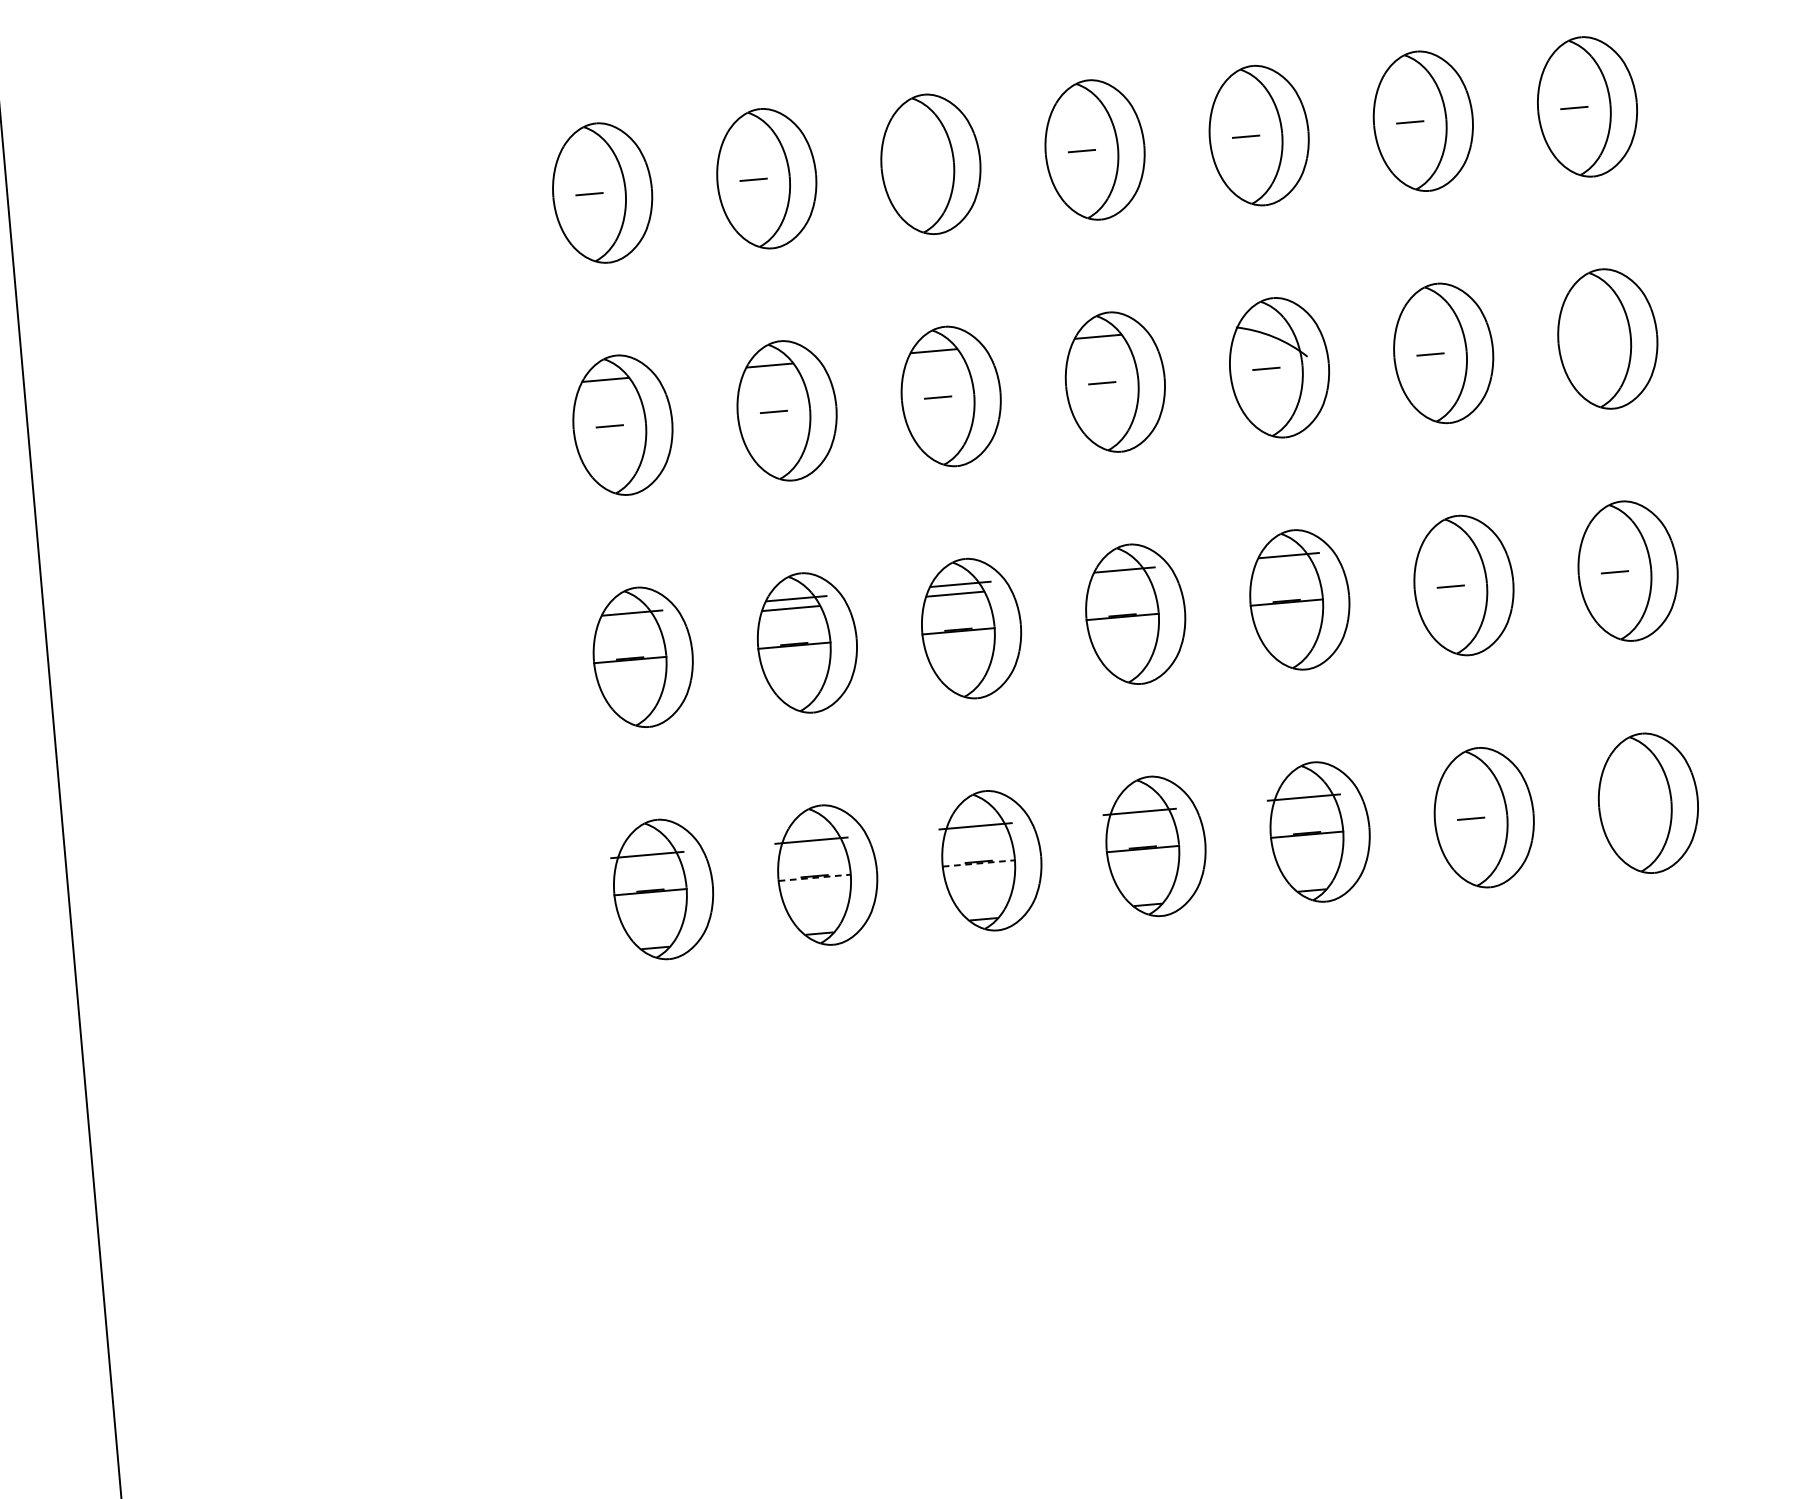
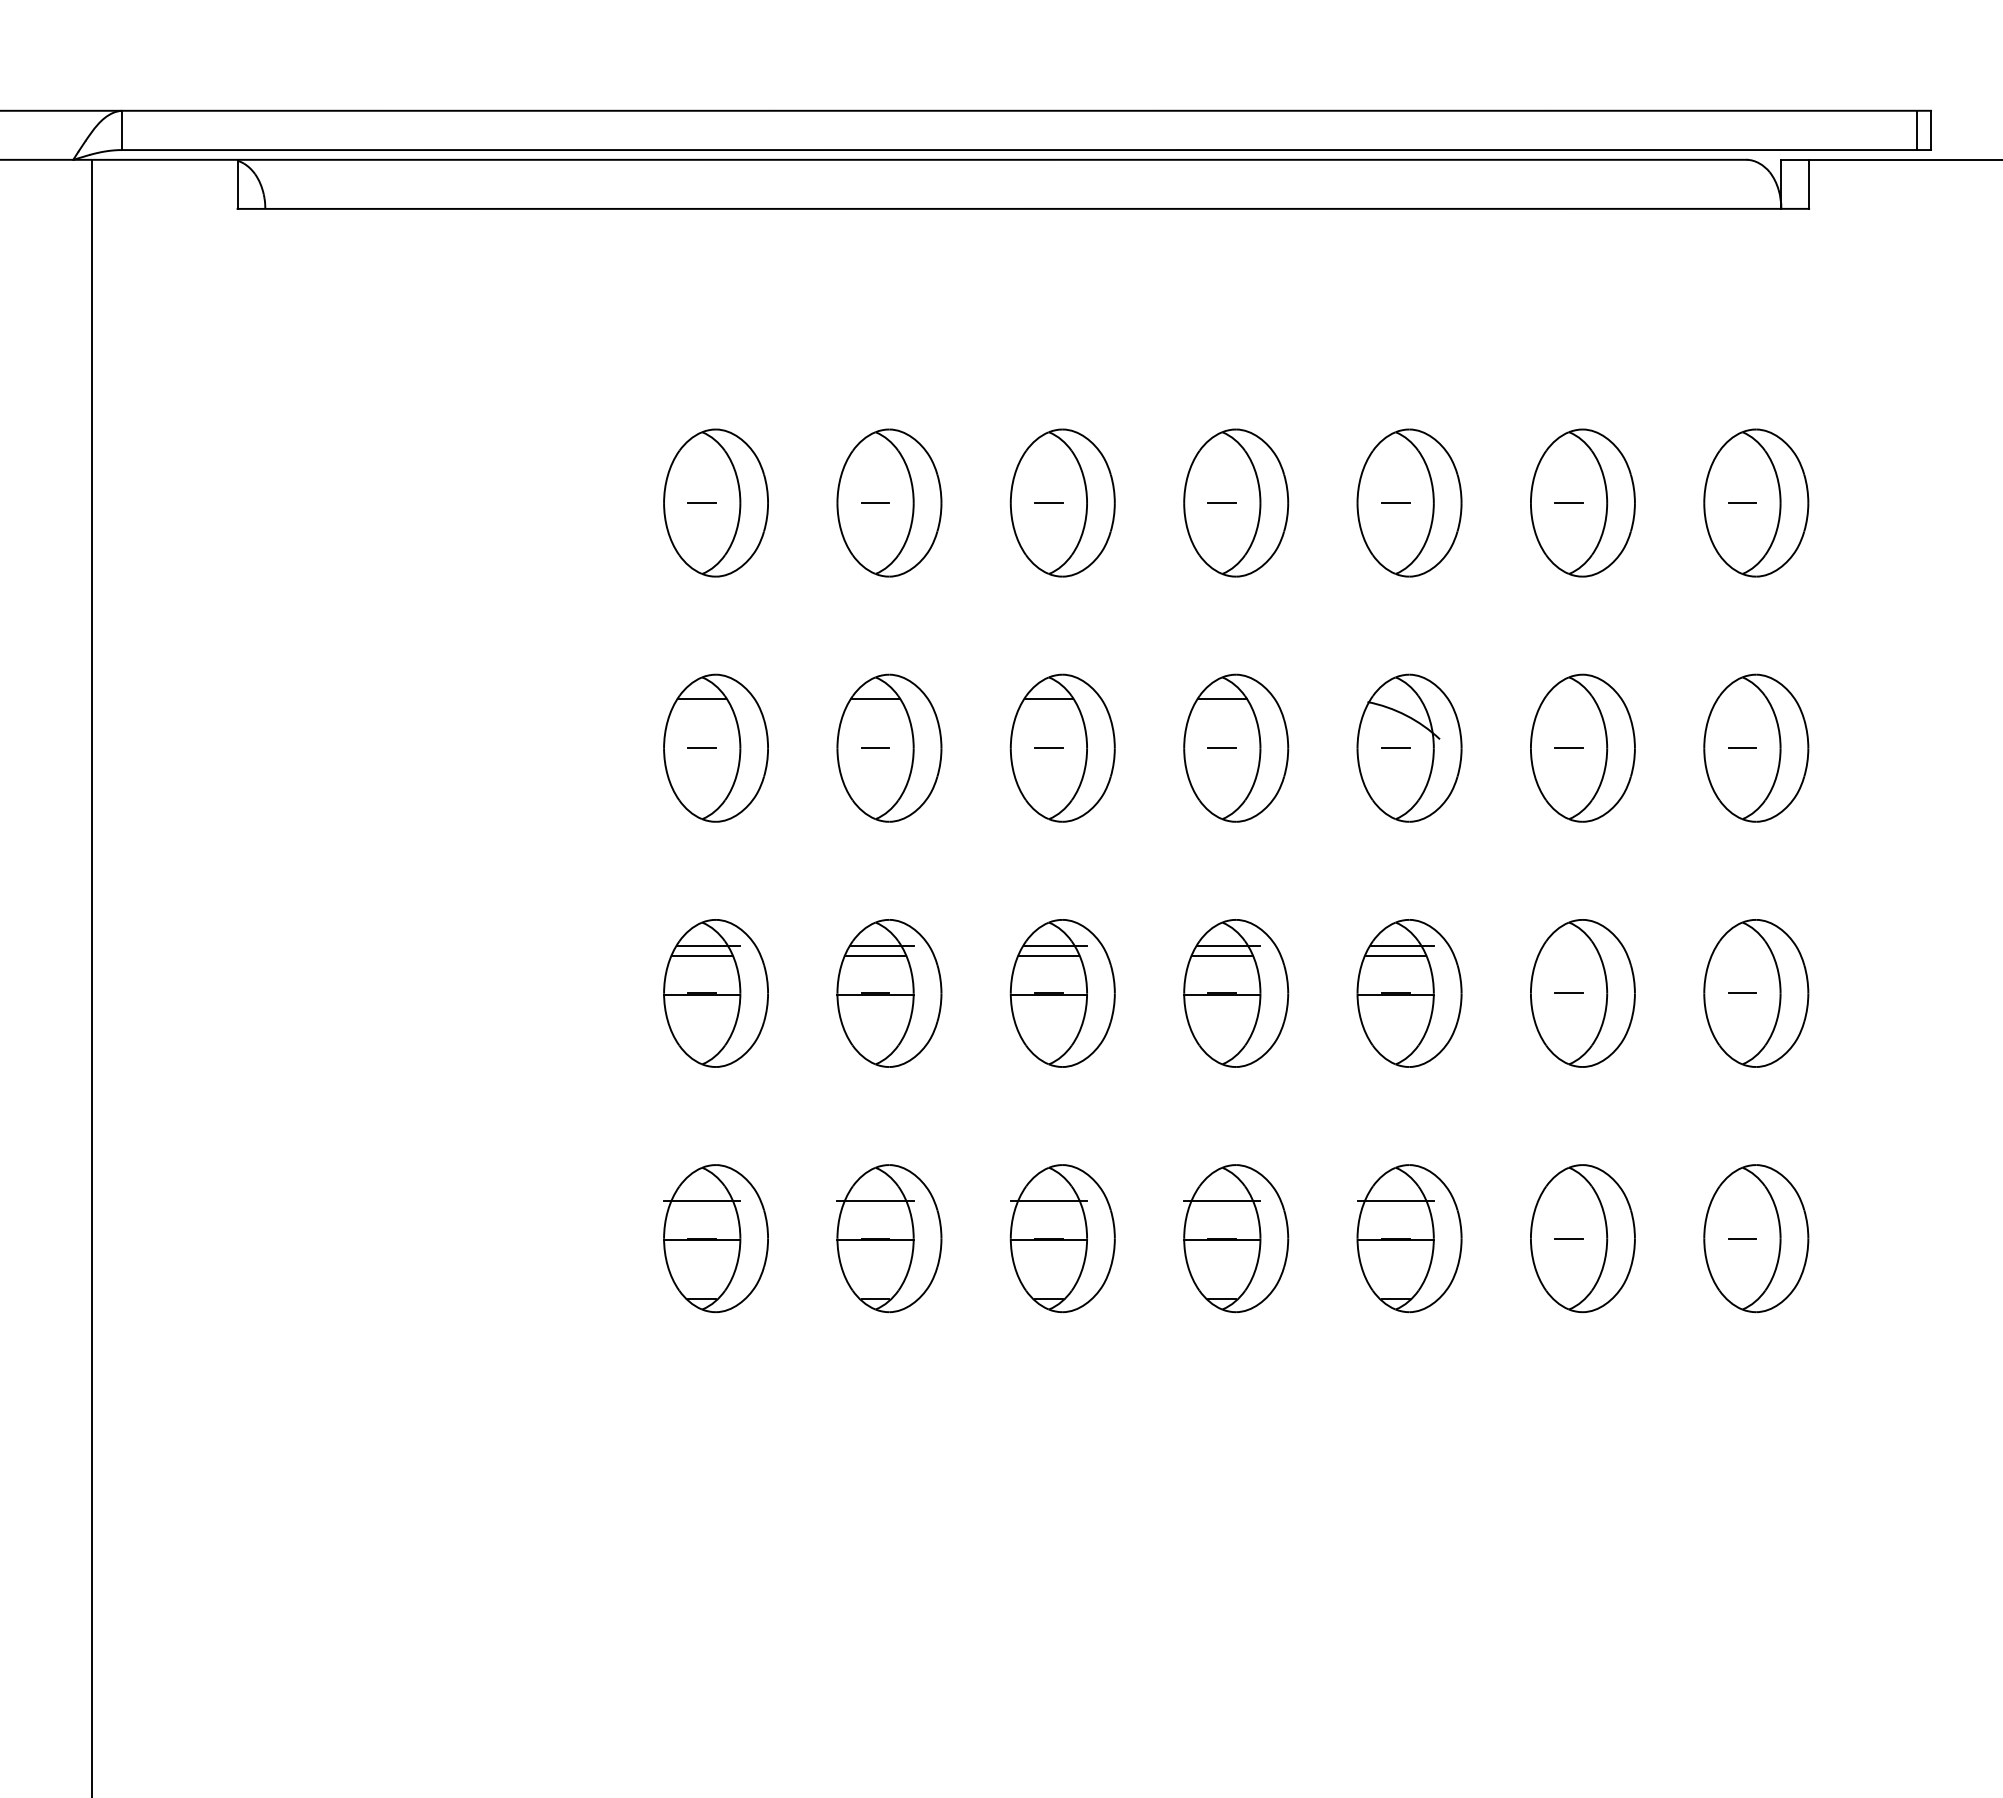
line: (917, 165) -> (1048, 503), added
line: (1594, 340) -> (1742, 748), added
line: (1283, 565) -> (1395, 955), added
line: (1119, 579) -> (1222, 955), added
line: (626, 622) -> (701, 955), added
line: (1635, 804) -> (1742, 1238), added
line: (979, 863) -> (1049, 1240), dashed -> solid
line: (815, 877) -> (876, 1240), dashed -> solid

